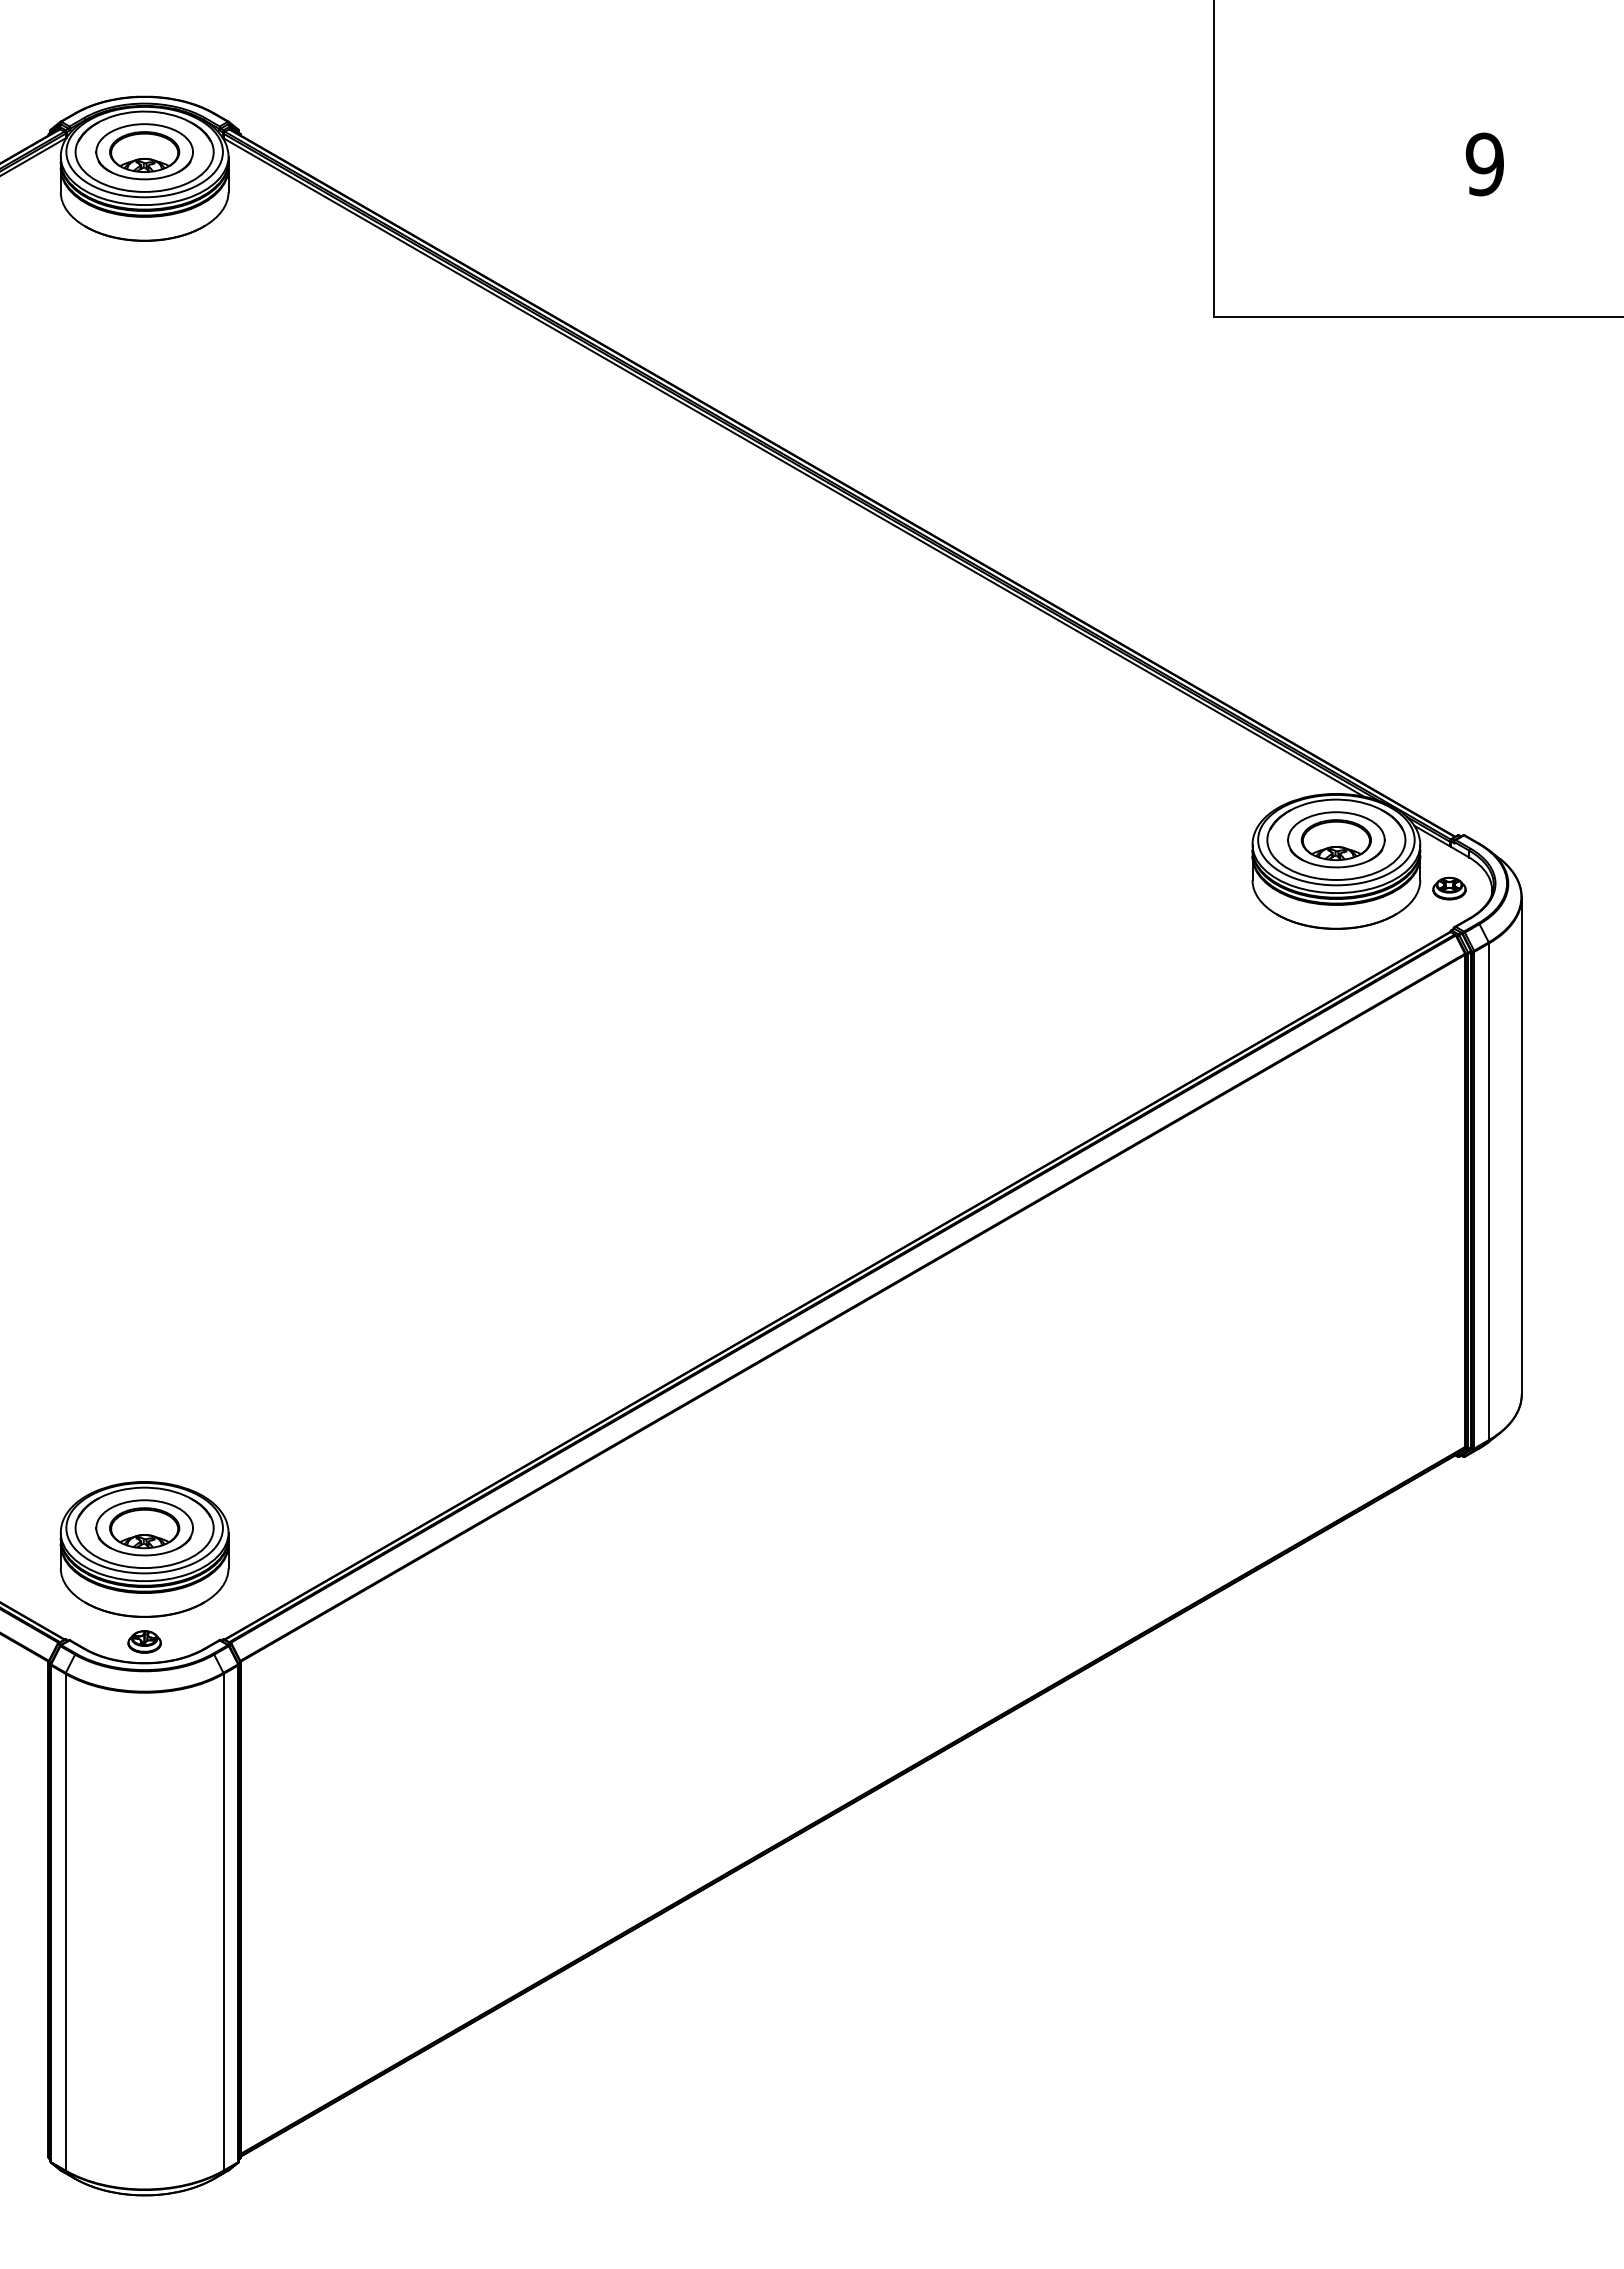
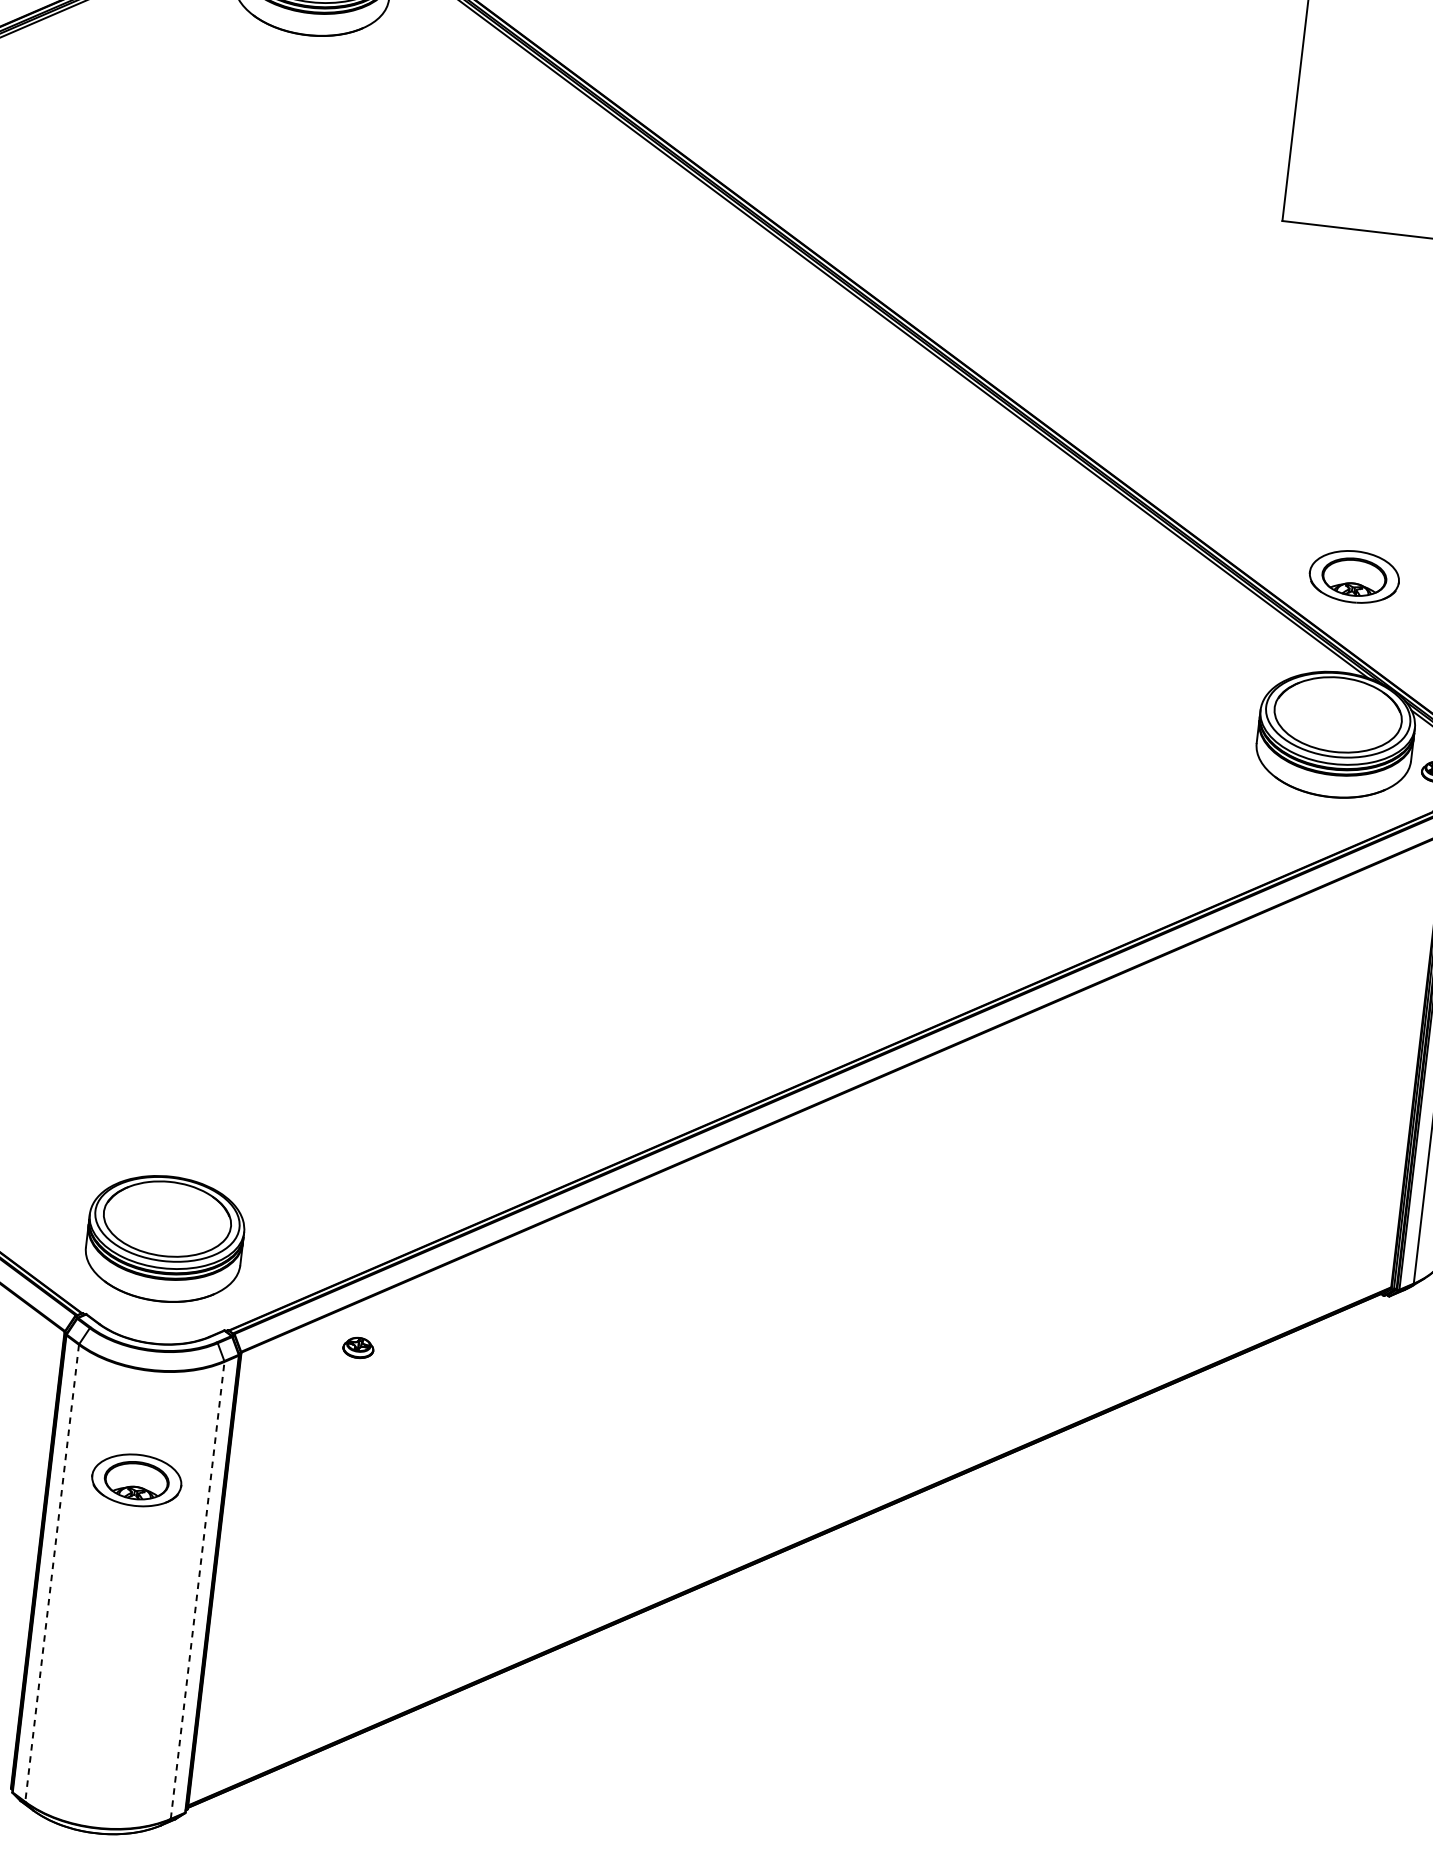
part: (1336, 839) -> (1354, 576), moved
part: (144, 1527) -> (136, 1480), moved
part: (144, 1641) -> (358, 1347), moved
line: (223, 1921) -> (197, 1589), solid -> dashed
line: (65, 1922) -> (52, 1573), solid -> dashed

